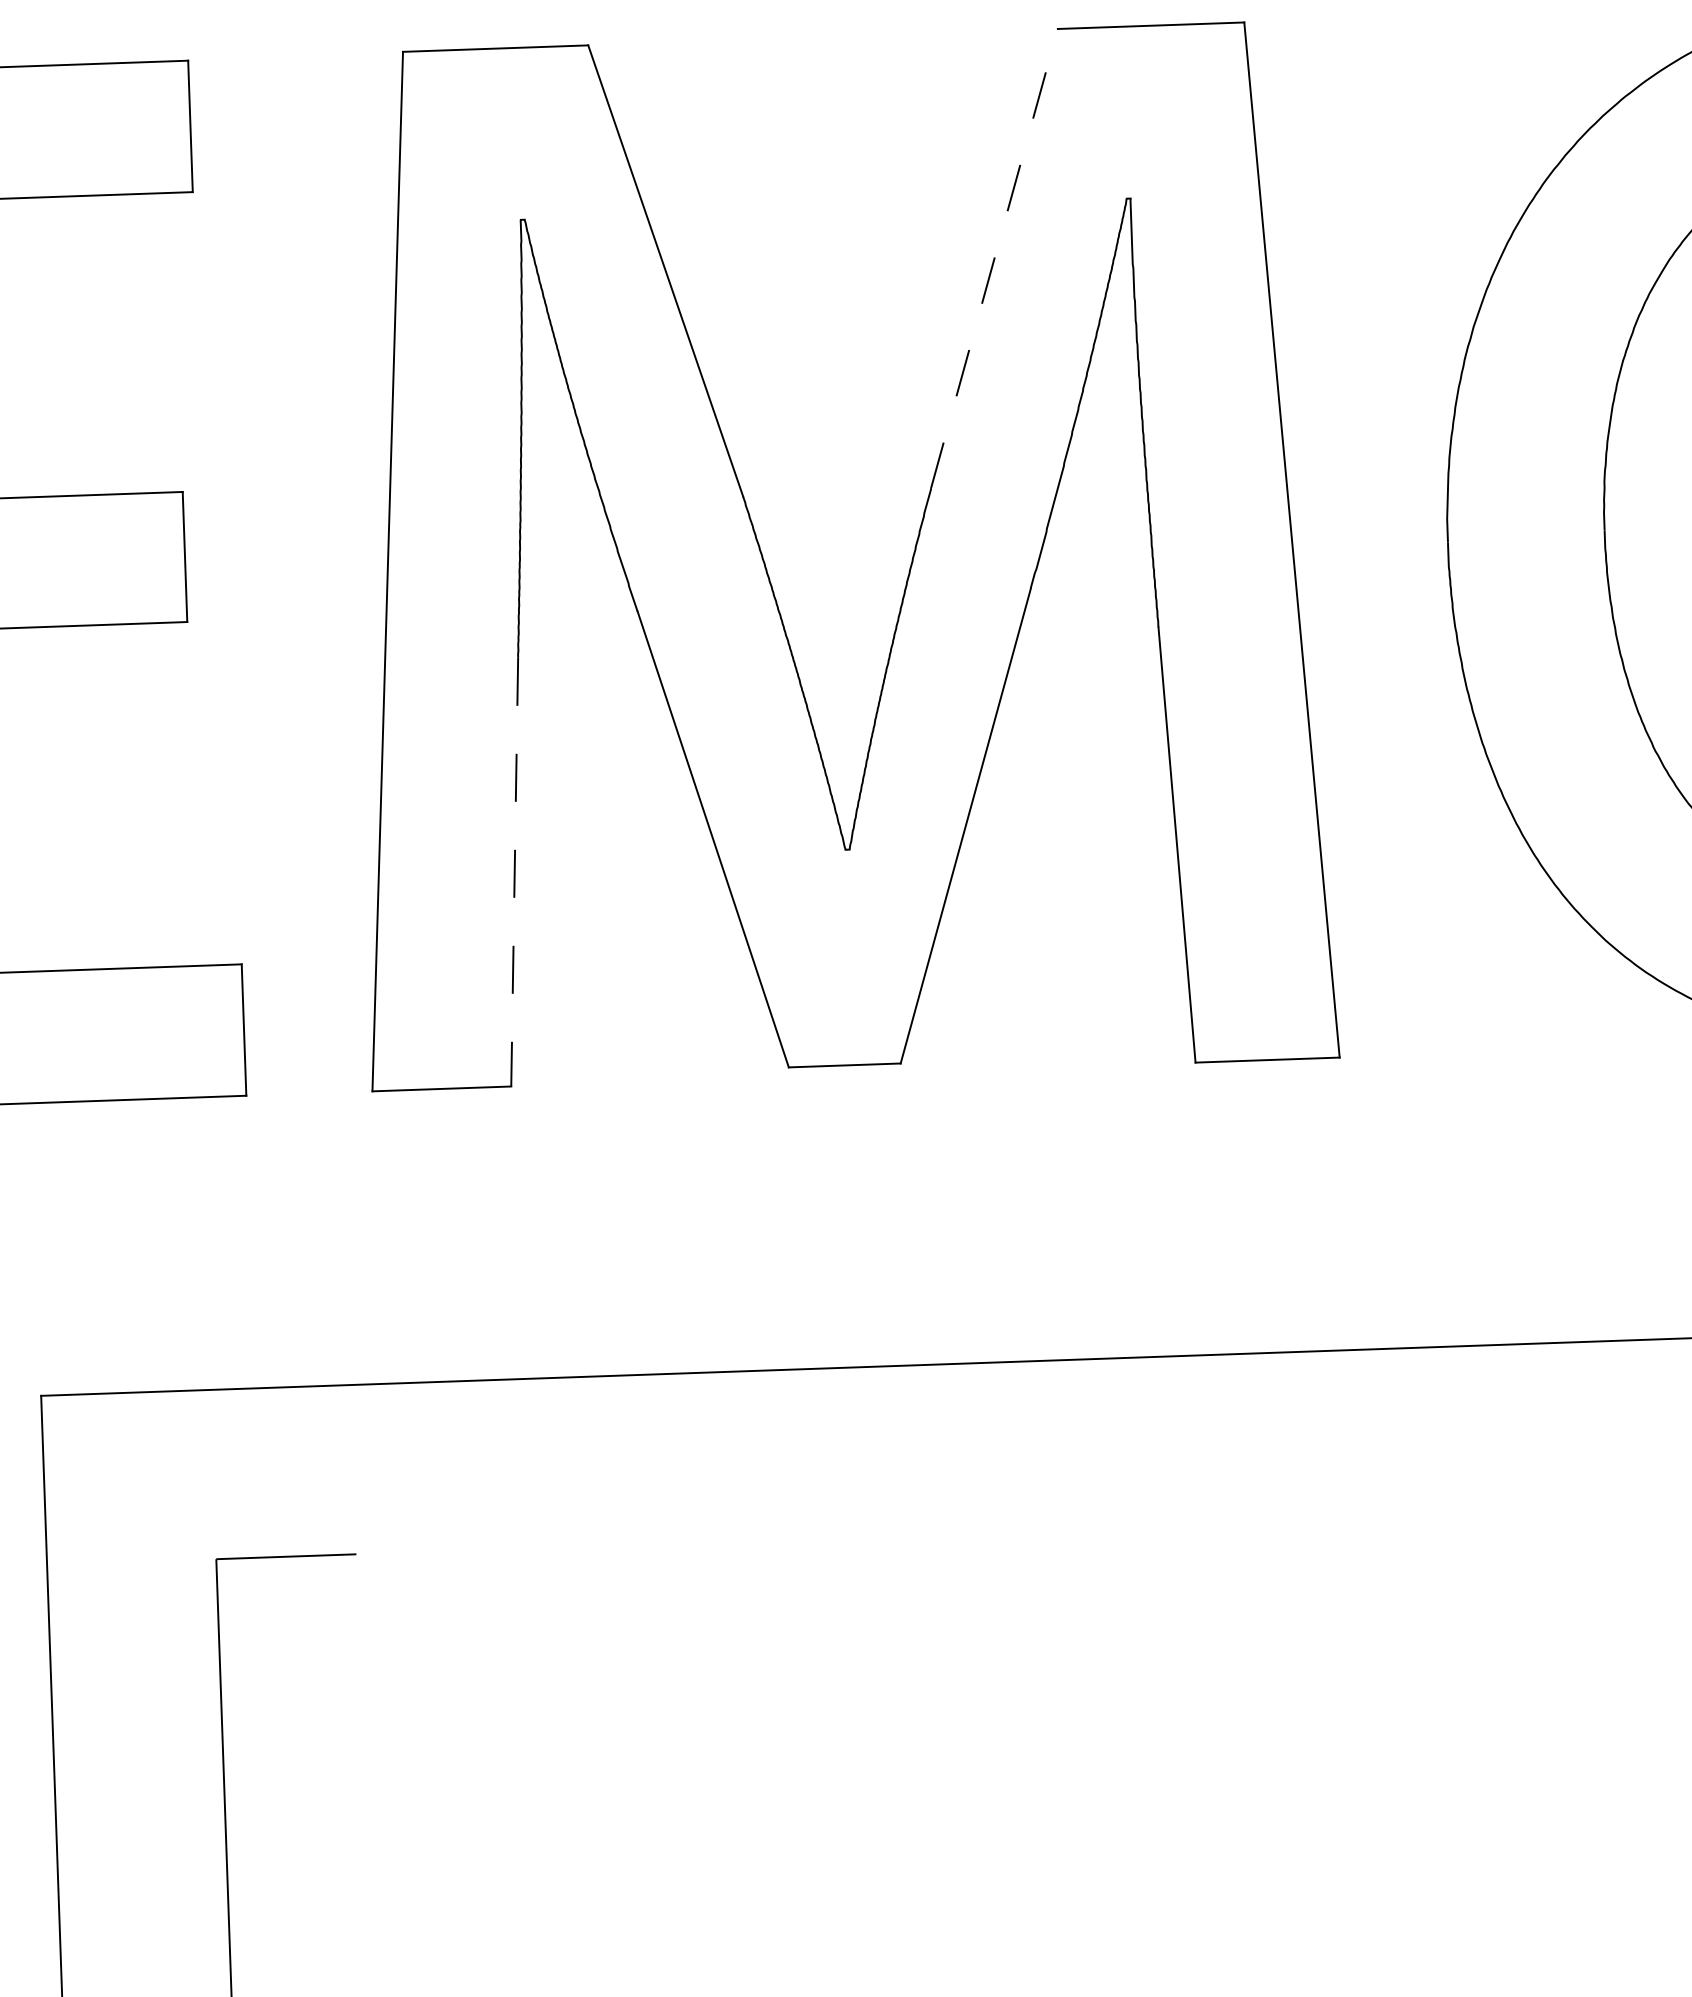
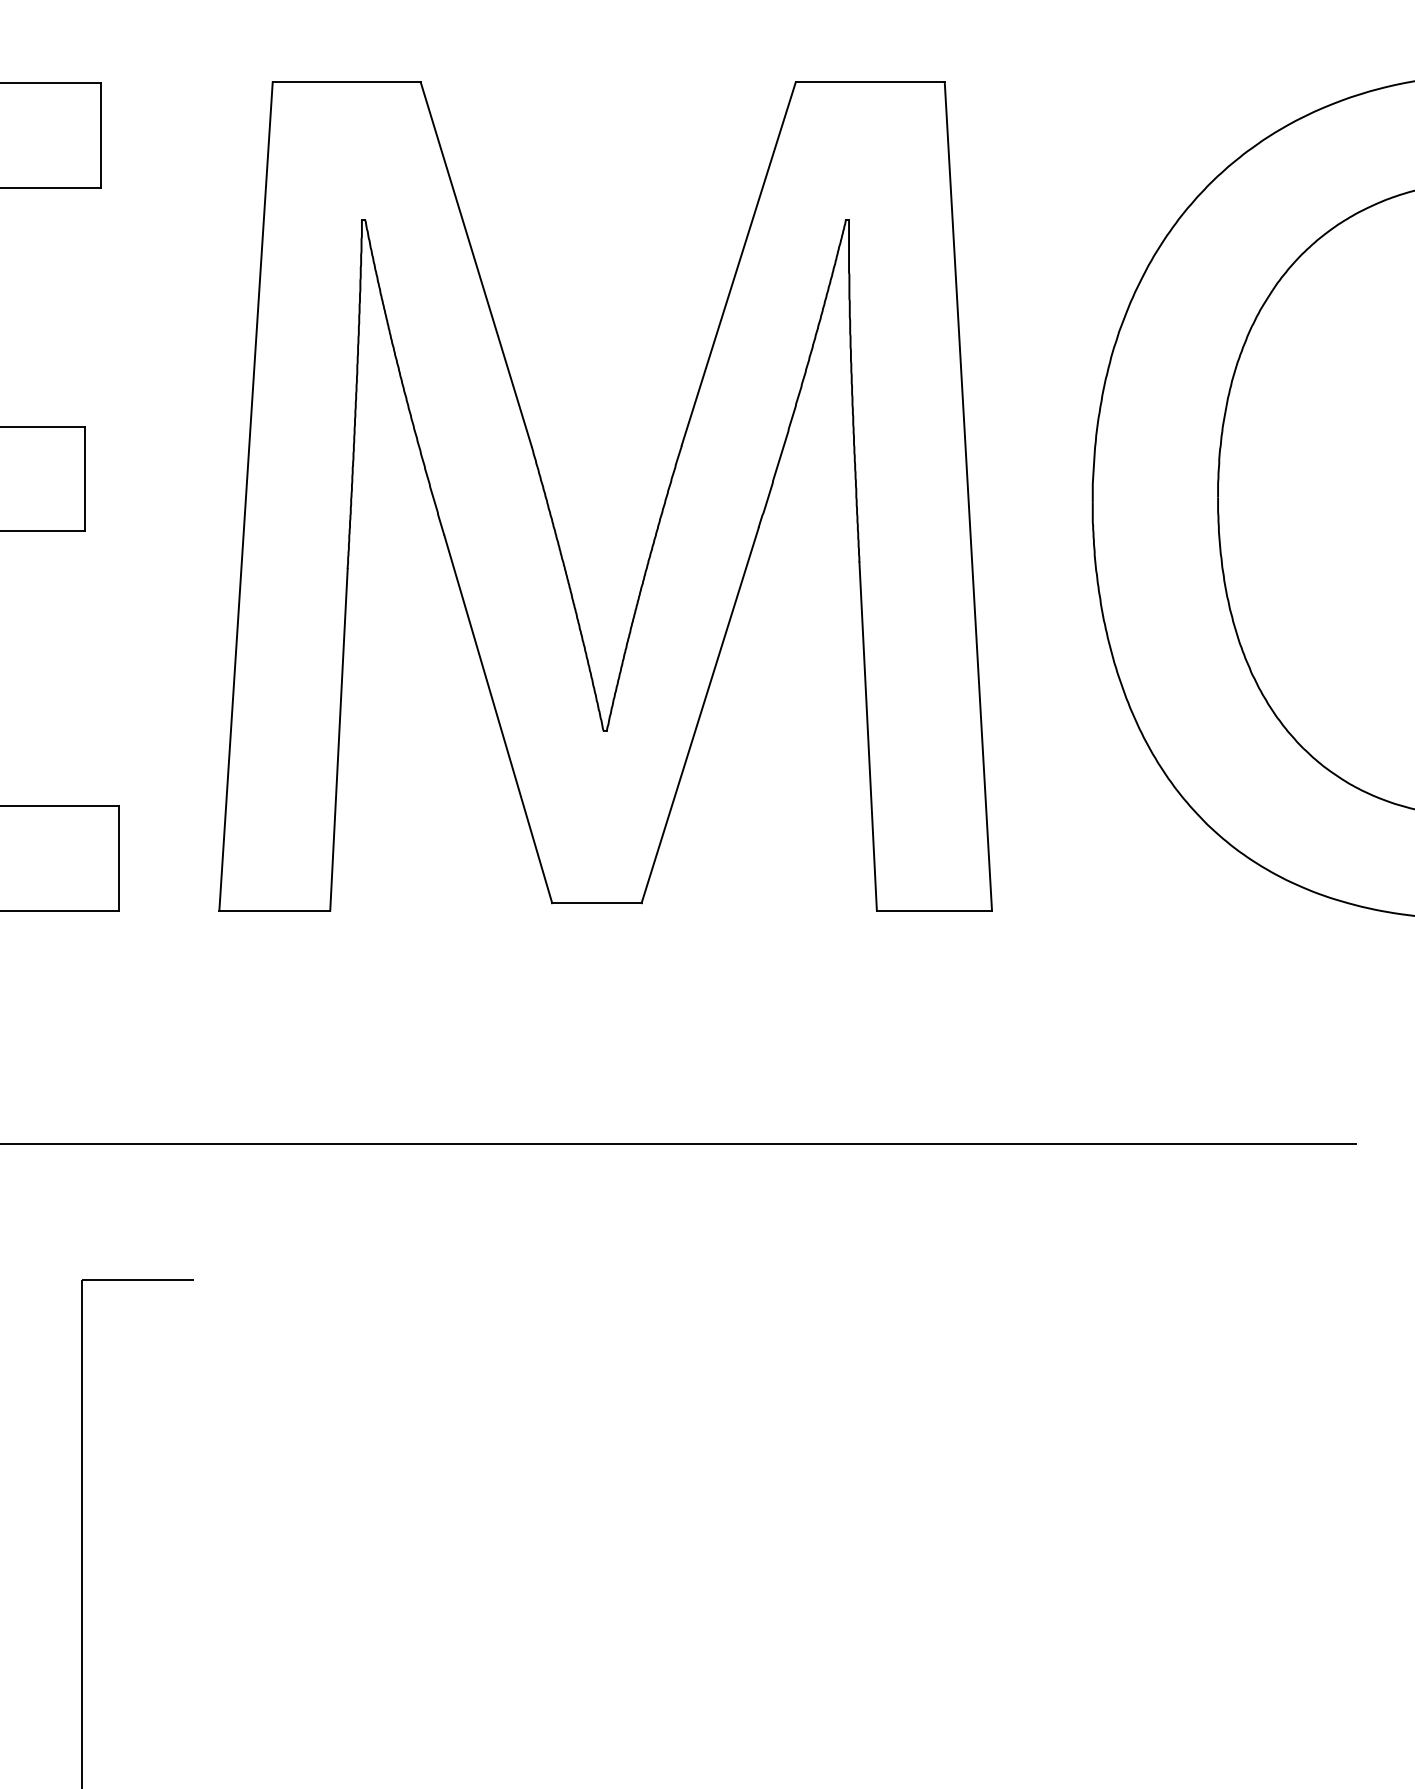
line: (994, 258) -> (738, 263), dashed -> solid
line: (514, 873) -> (338, 740), dashed -> solid

